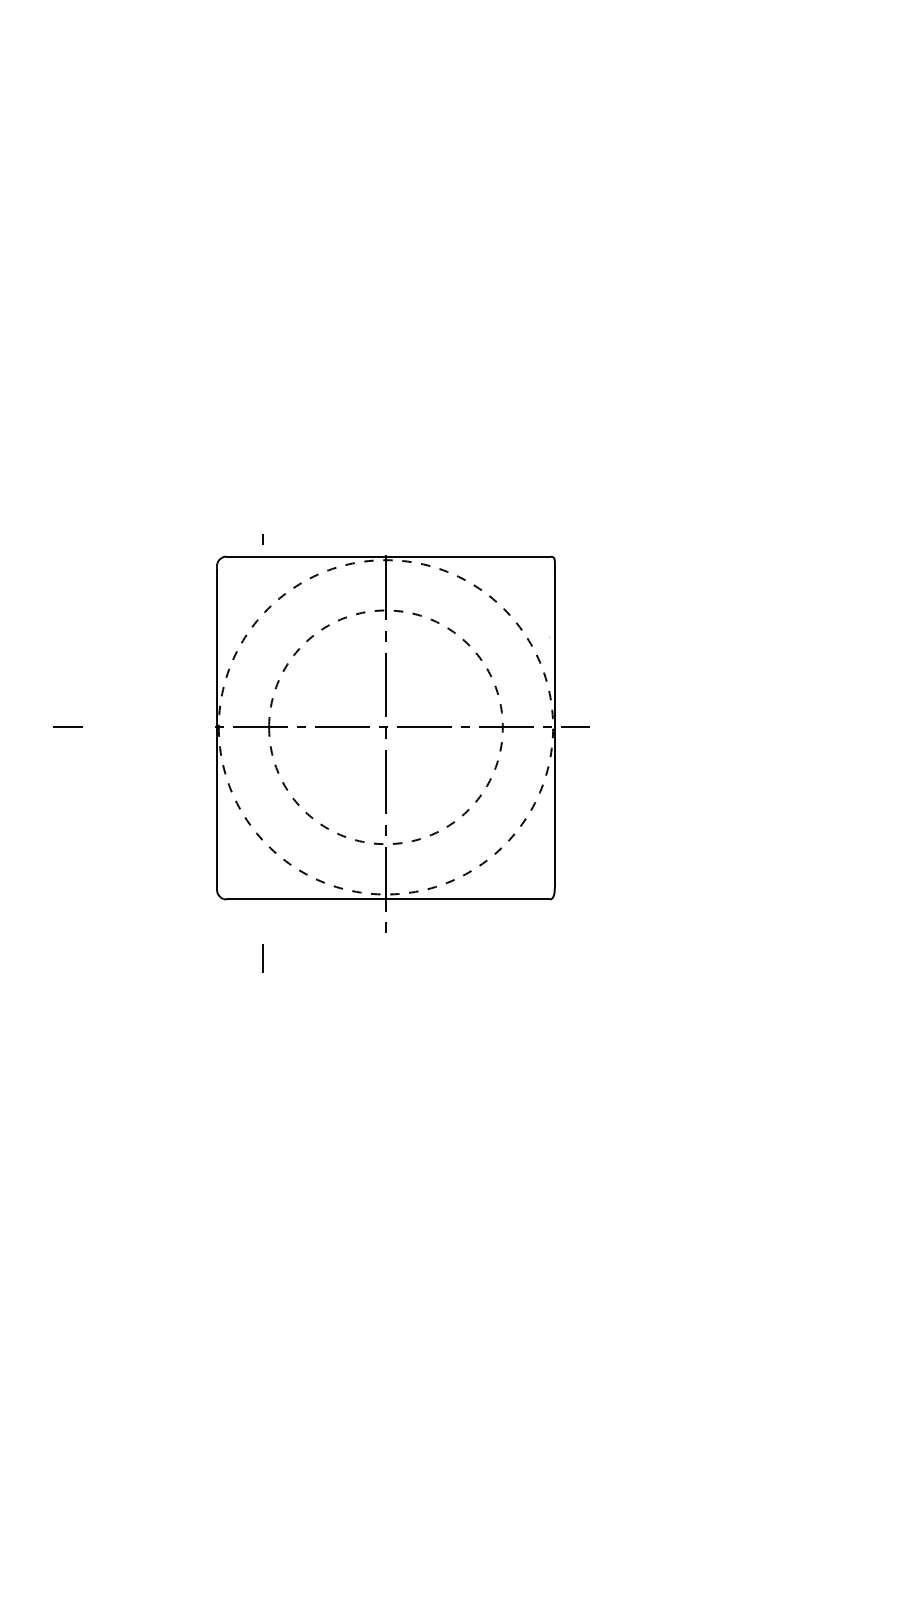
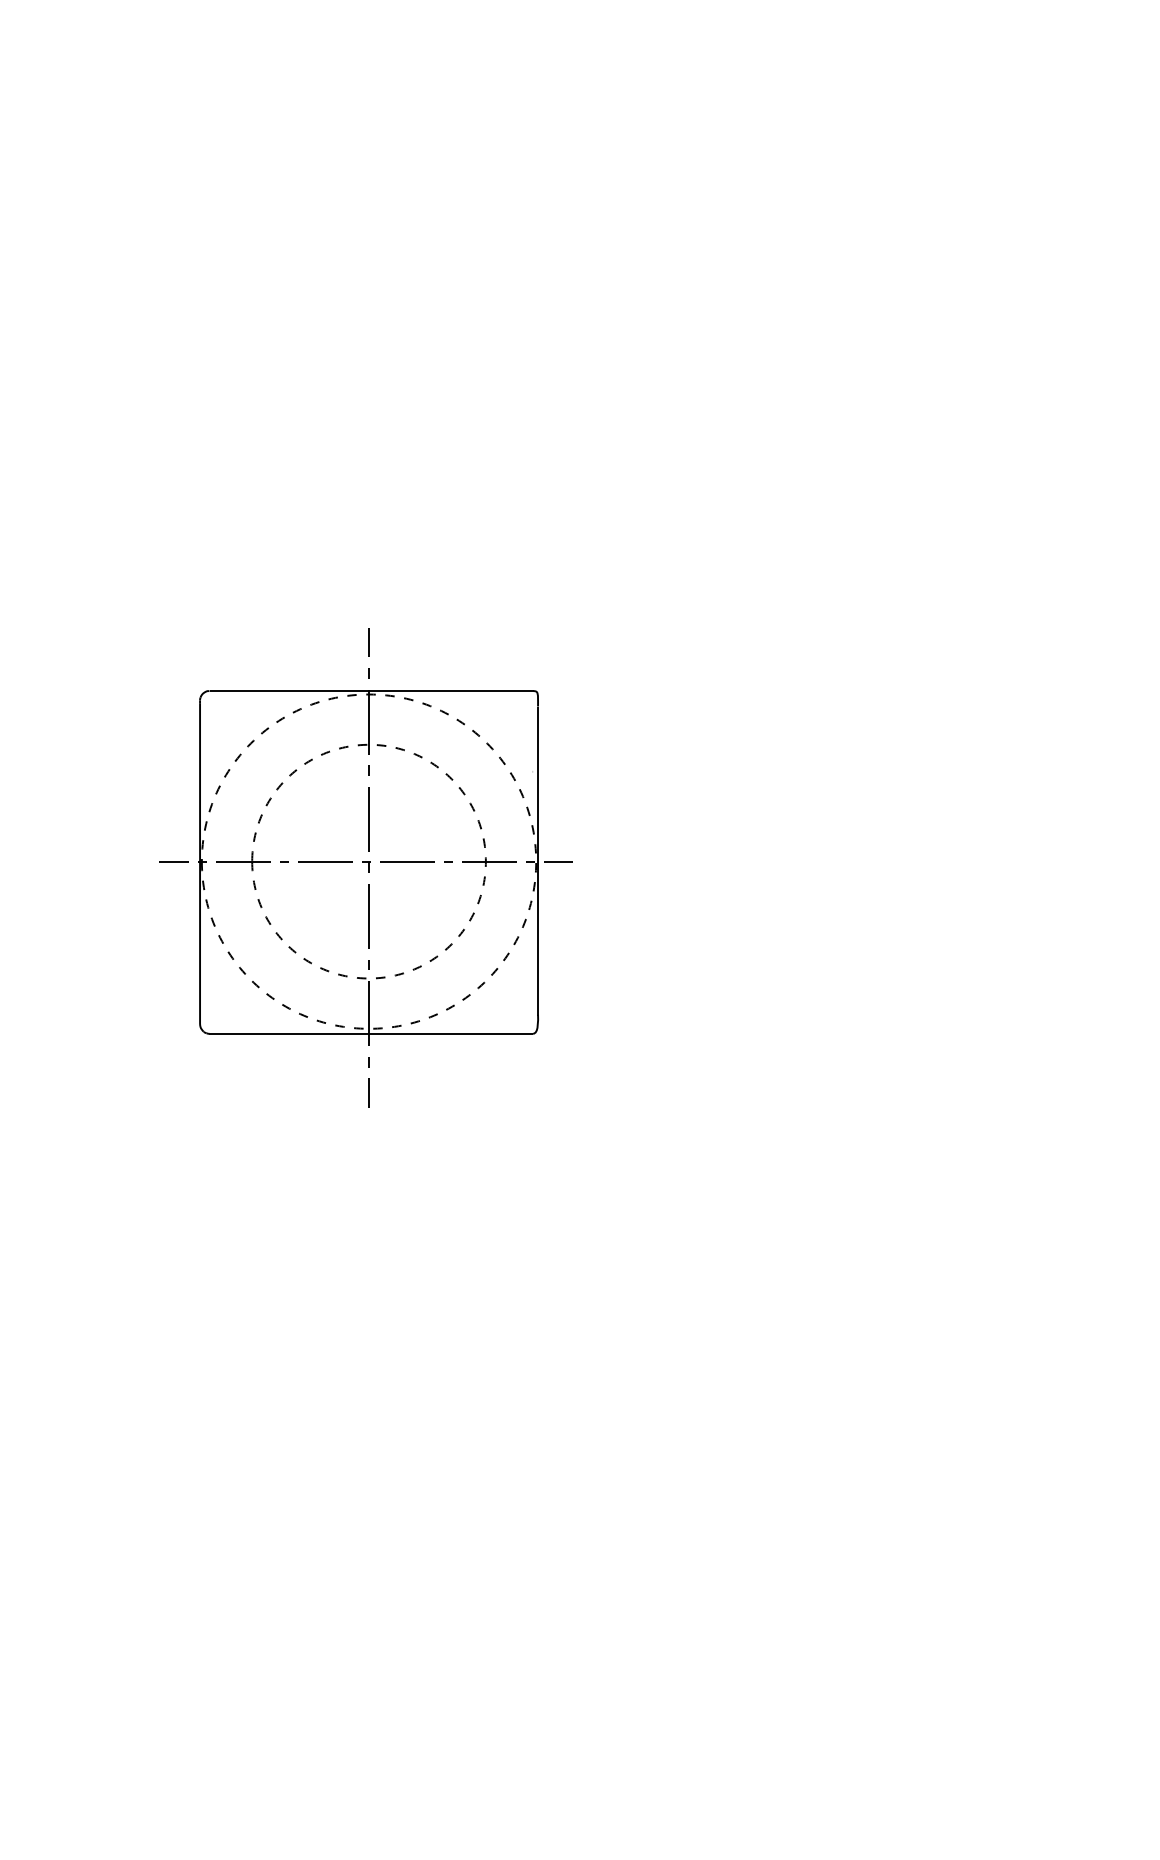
line: (262, 508) -> (368, 642), added
part: (402, 744) -> (385, 878), moved

